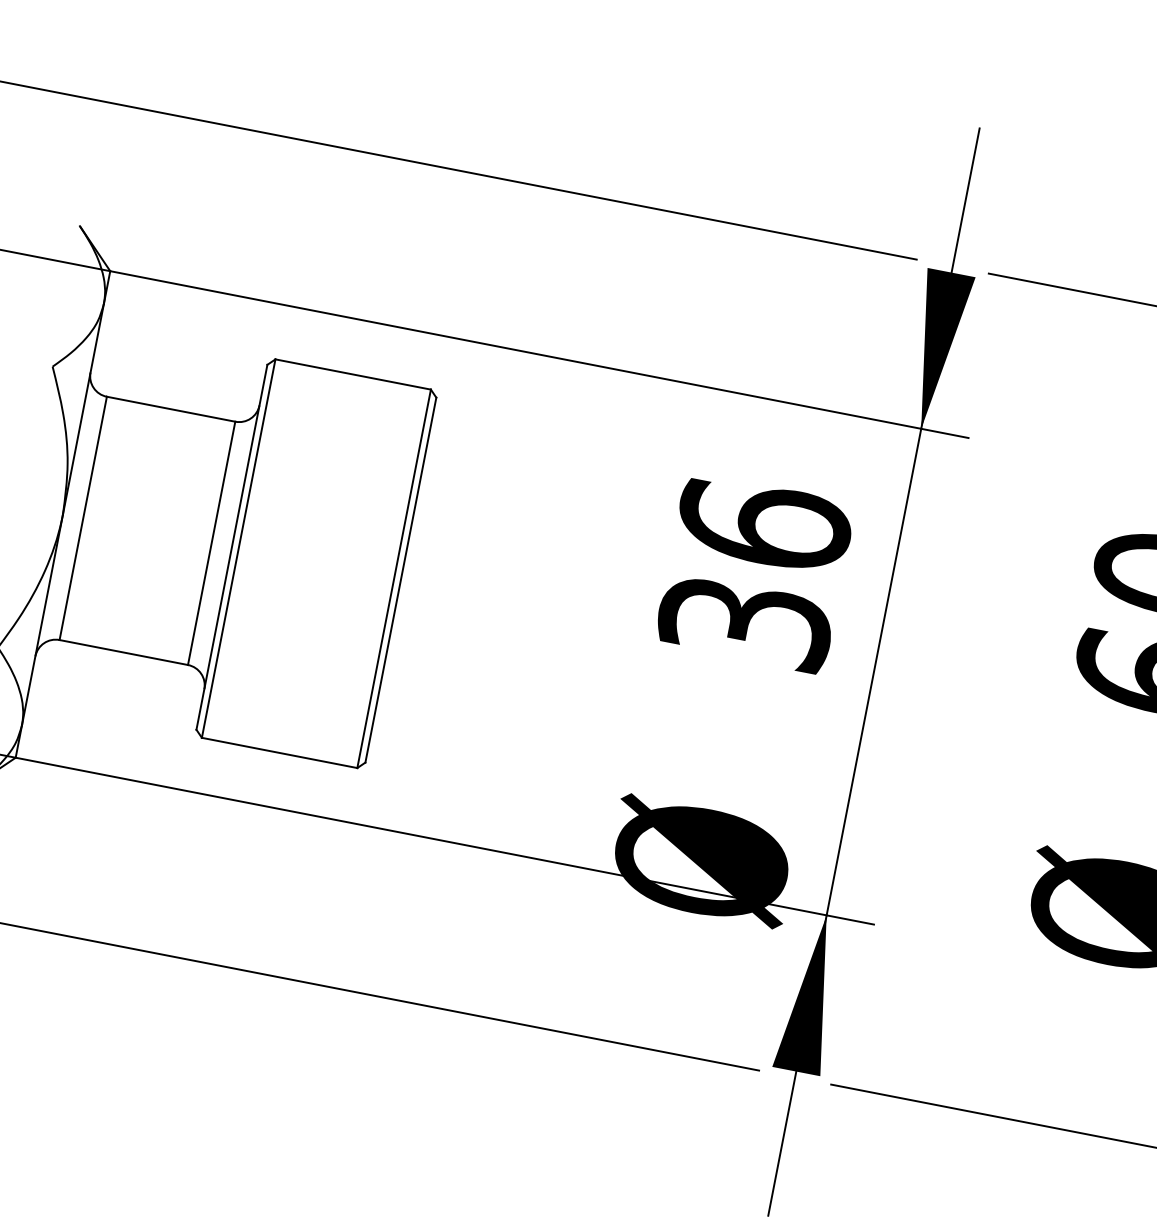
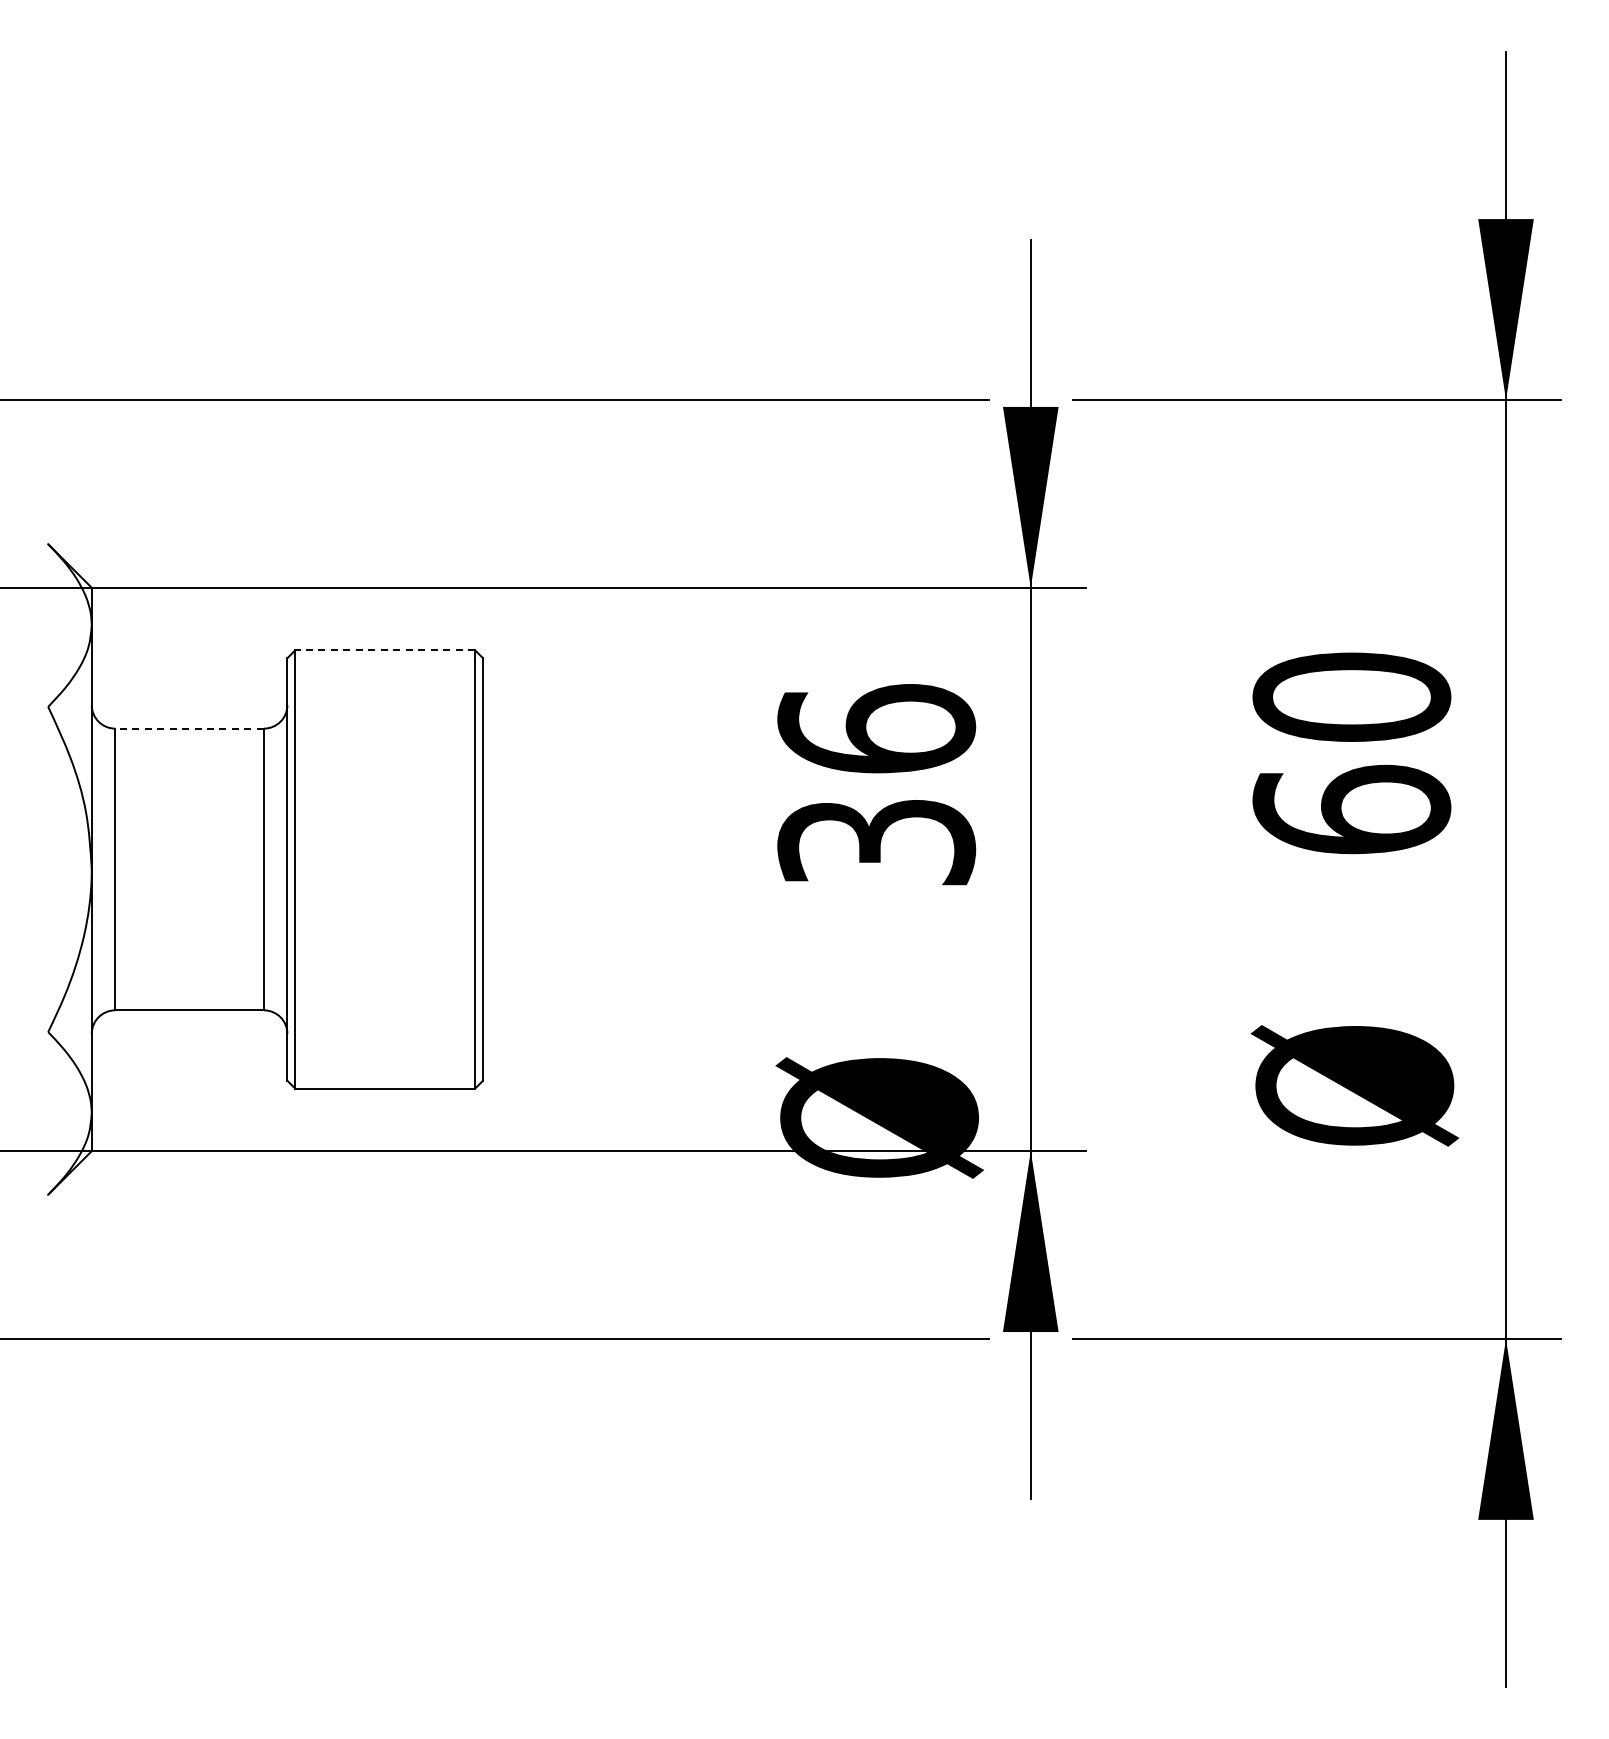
line: (353, 374) -> (385, 650), solid -> dashed
line: (171, 409) -> (189, 728), solid -> dashed

